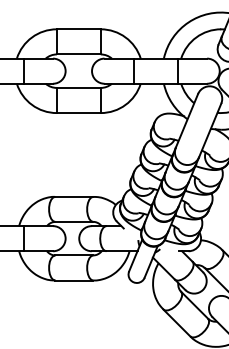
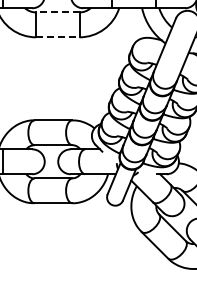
line: (78, 87) -> (57, 11), solid -> dashed
line: (78, 113) -> (57, 37), solid -> dashed

